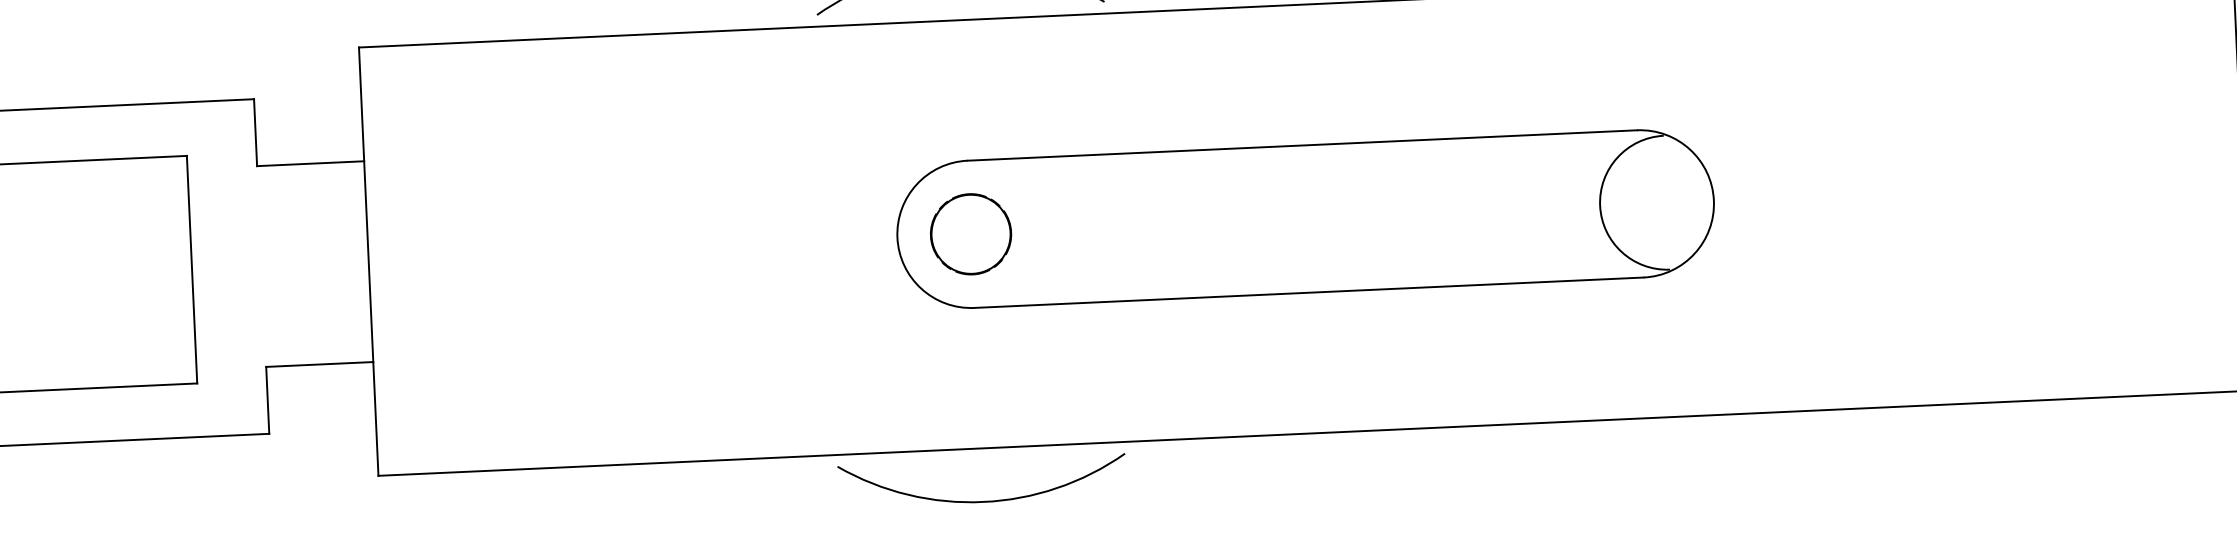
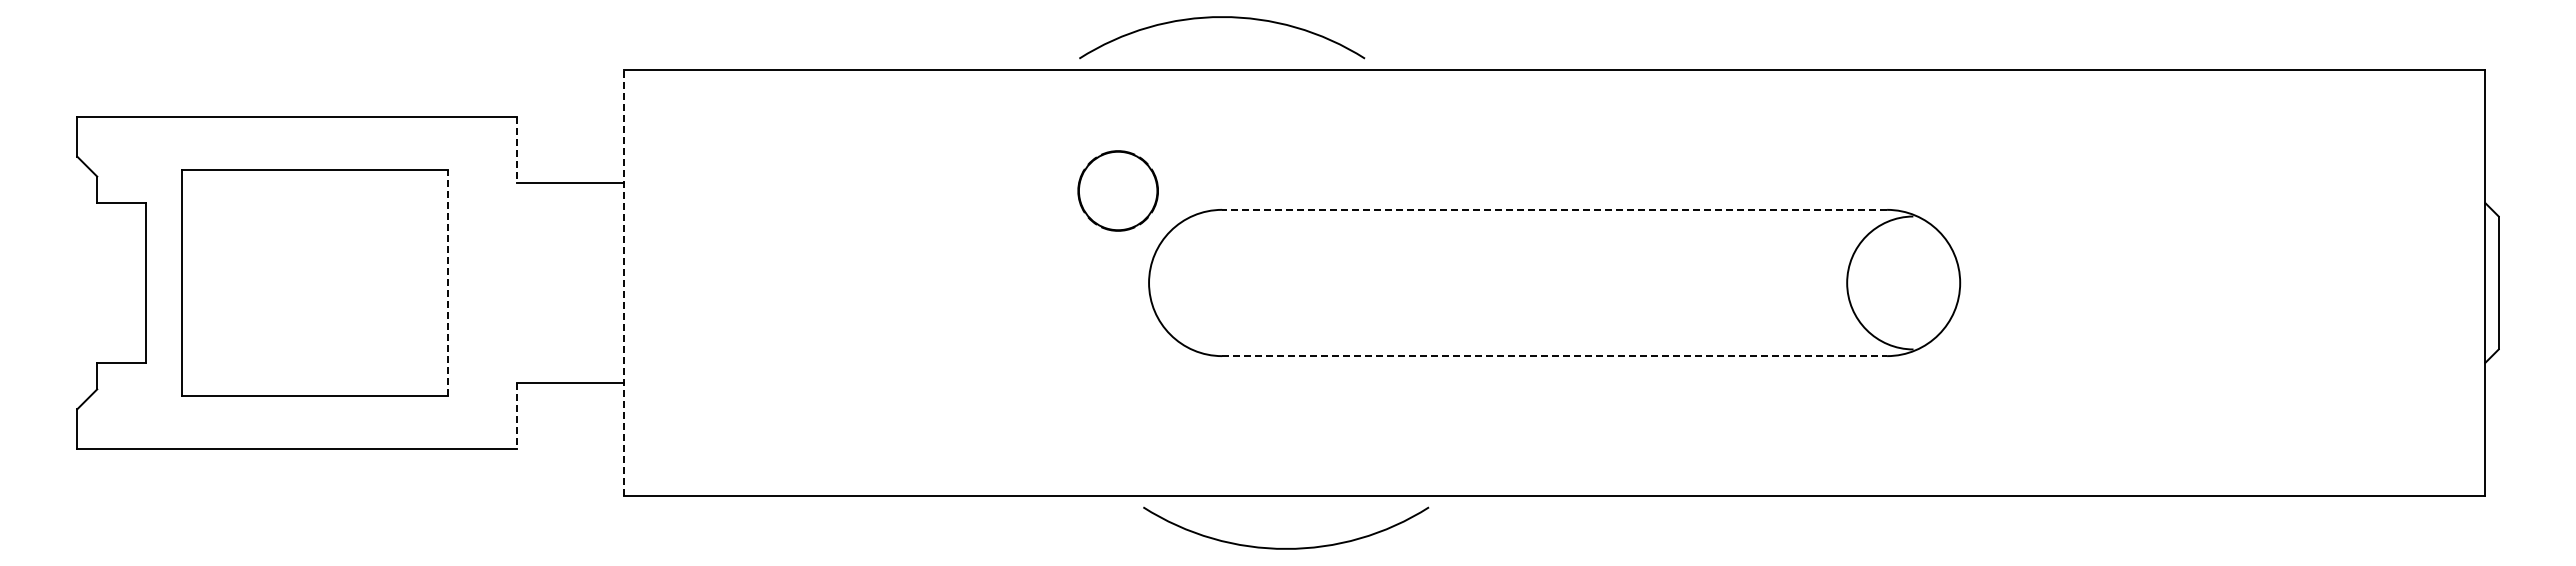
line: (255, 133) -> (517, 150), solid -> dashed
line: (1302, 145) -> (1554, 209), solid -> dashed
part: (970, 233) -> (1117, 190), moved
line: (368, 261) -> (623, 282), solid -> dashed
line: (192, 269) -> (448, 282), solid -> dashed
line: (1309, 293) -> (1555, 356), solid -> dashed
line: (267, 400) -> (517, 416), solid -> dashed
arc: (983, 500) -> (1286, 547), moved

